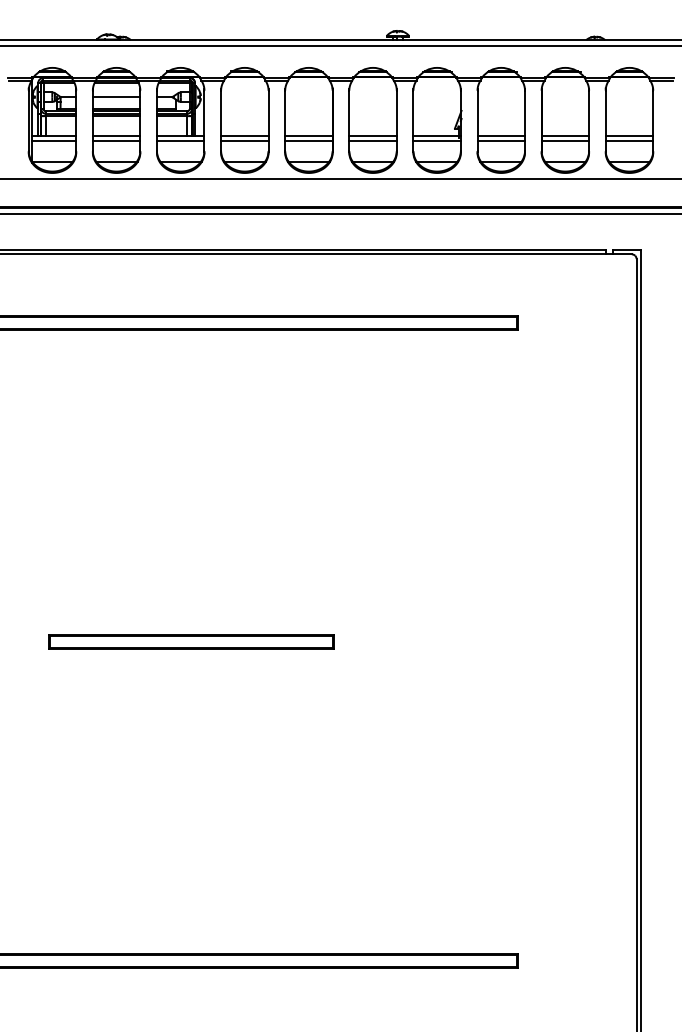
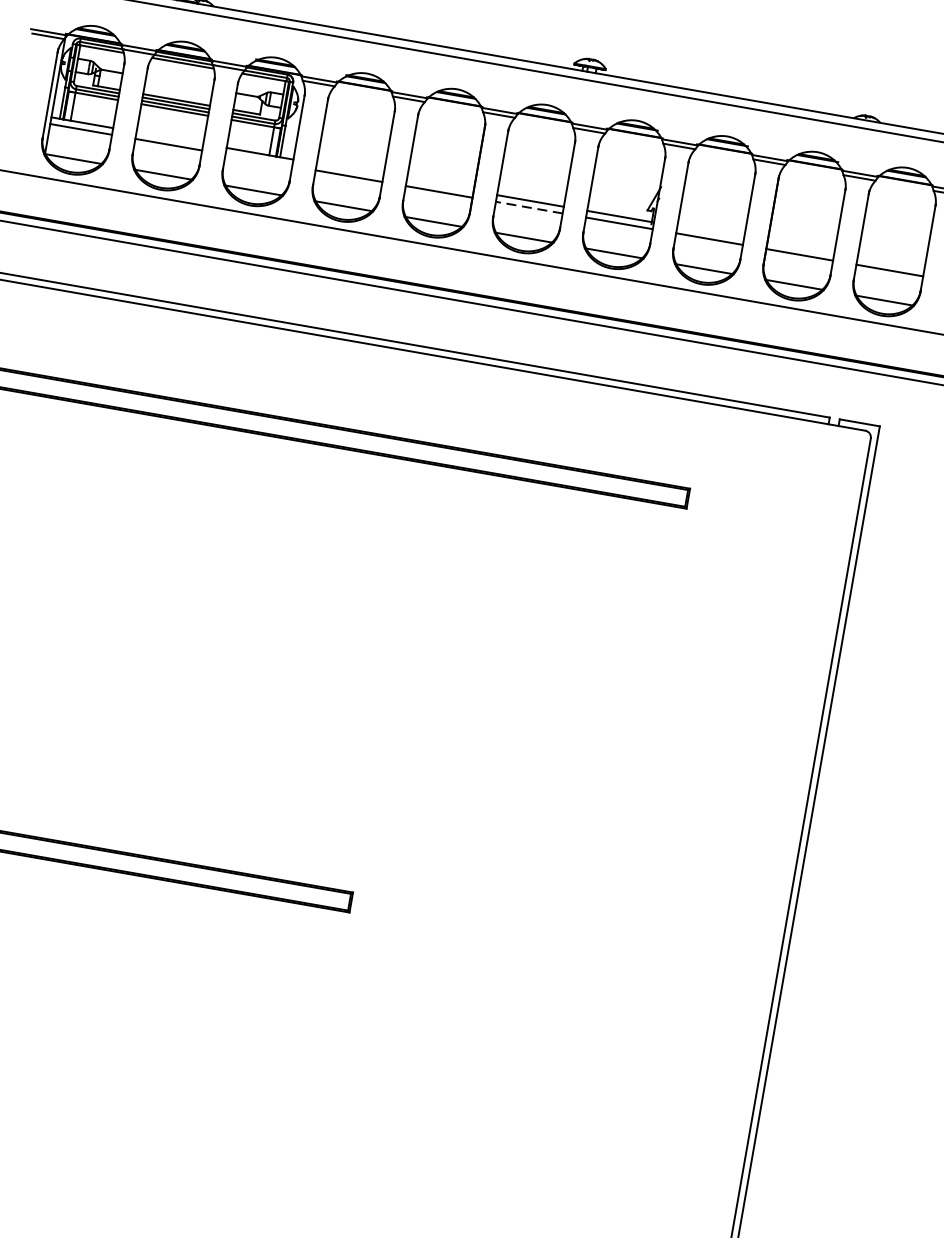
line: (116, 97) -> (179, 83), removed
line: (116, 136) -> (169, 138), removed
line: (244, 136) -> (349, 169), removed
line: (308, 136) -> (439, 185), removed
line: (501, 136) -> (710, 233), removed
line: (565, 136) -> (800, 248), removed
line: (629, 136) -> (890, 264), removed
line: (180, 140) -> (258, 159), removed
line: (373, 140) -> (530, 207), solid -> dashed

